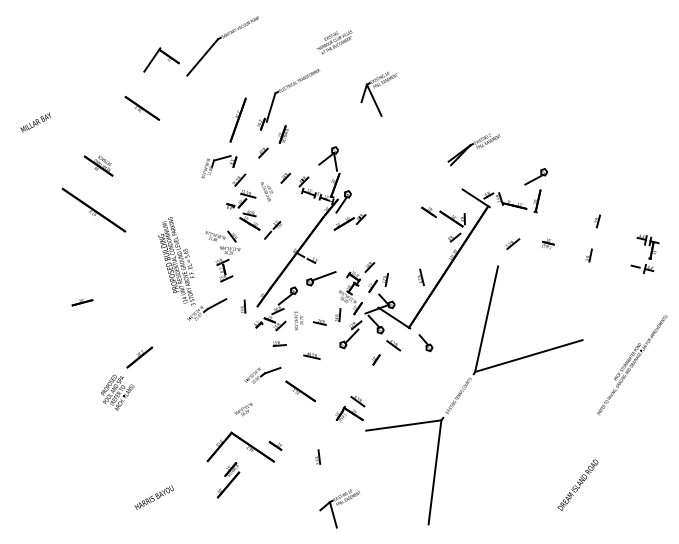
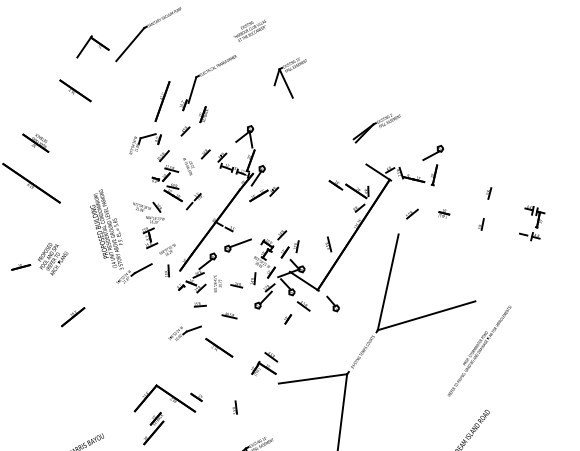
text: (632, 365) -> (479, 351), moved
text: (117, 392) -> (52, 258), moved
text: (243, 409) -> (167, 249), moved

